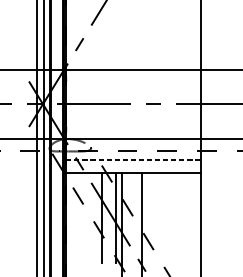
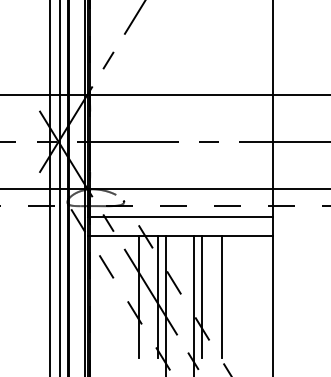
line: (132, 159) -> (180, 217), dashed -> solid
line: (148, 218) -> (202, 297), added
line: (162, 218) -> (221, 297), added

